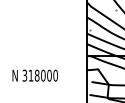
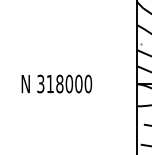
text: (34, 75) -> (55, 83), moved

